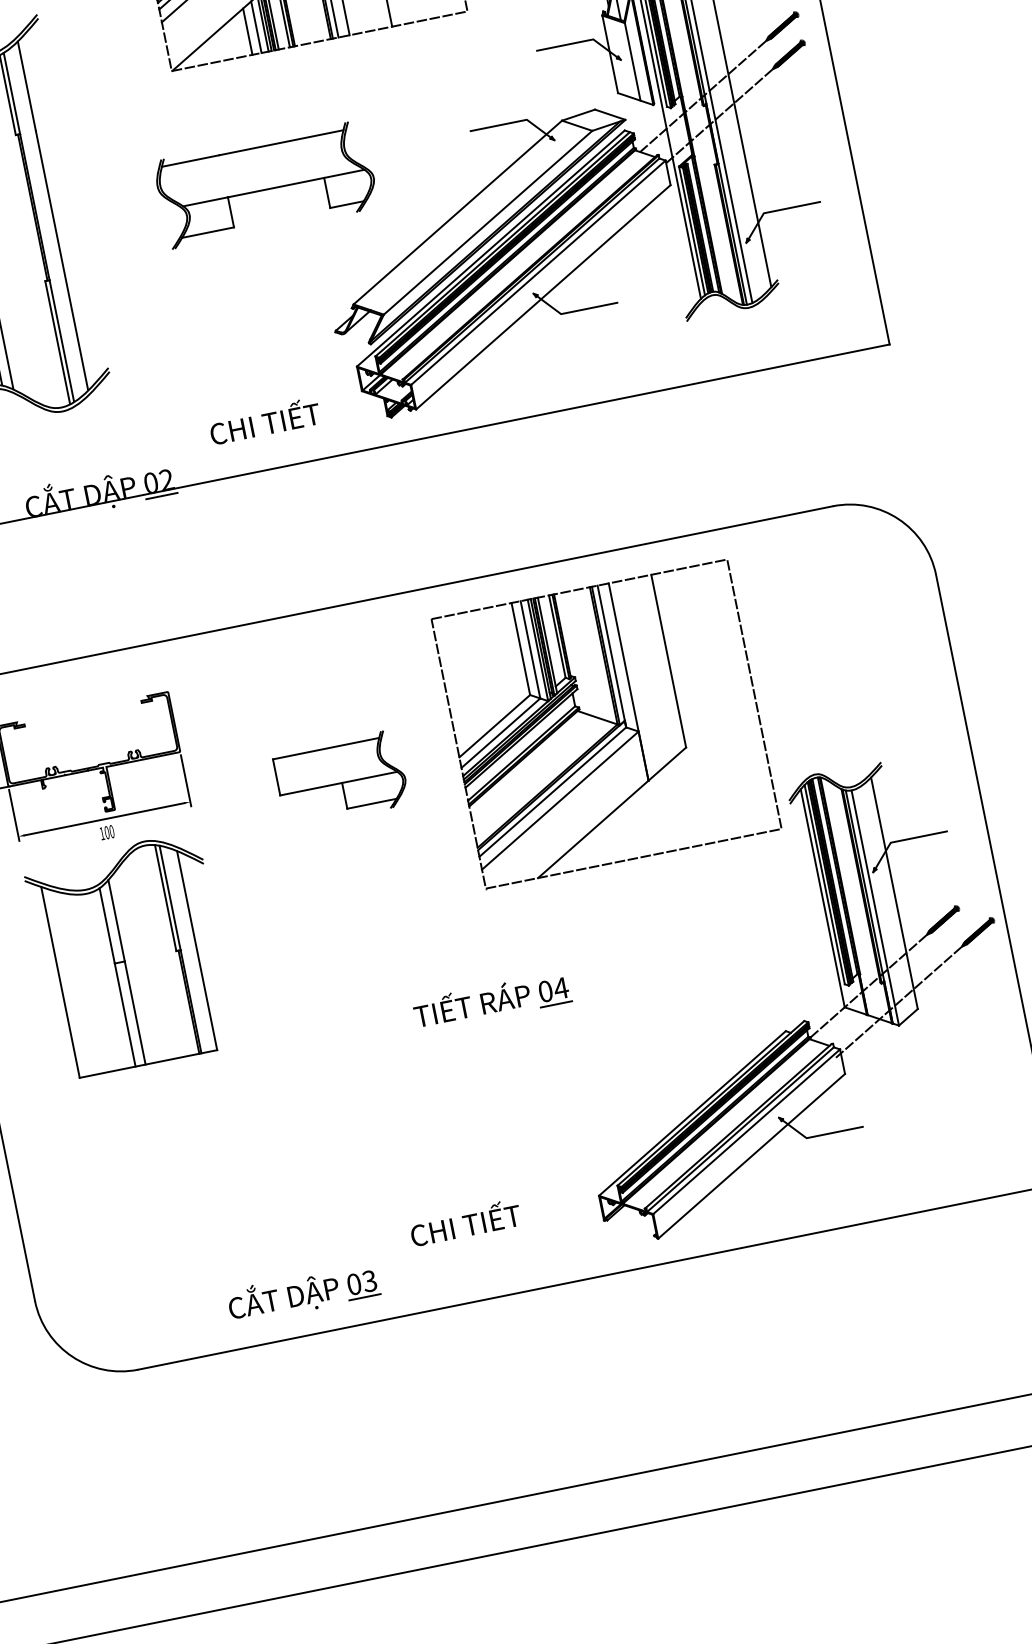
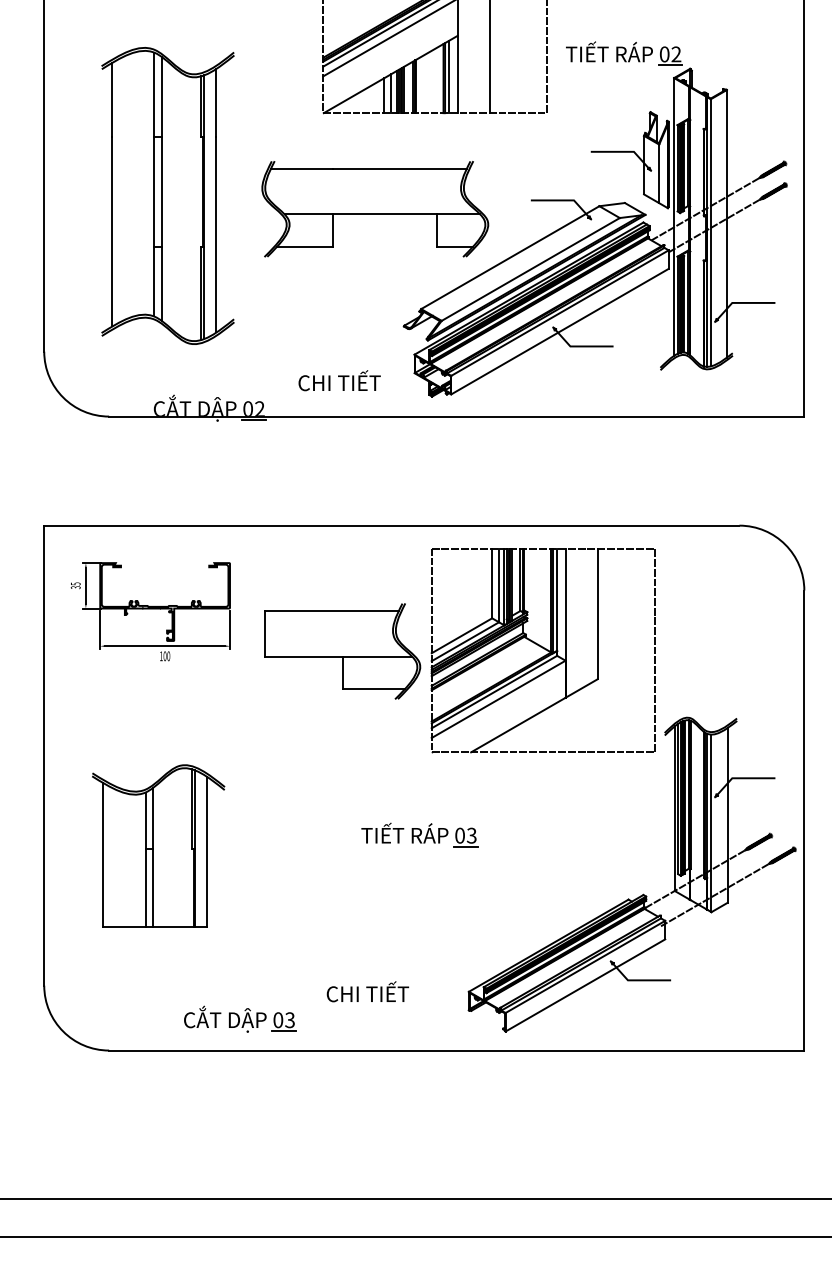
part: (266, 184) -> (375, 209), size x1.43
part: (340, 778) -> (342, 651), size x1.67
part: (130, 954) -> (158, 845), moved
text: (560, 988) -> (471, 835), 04 -> 03

